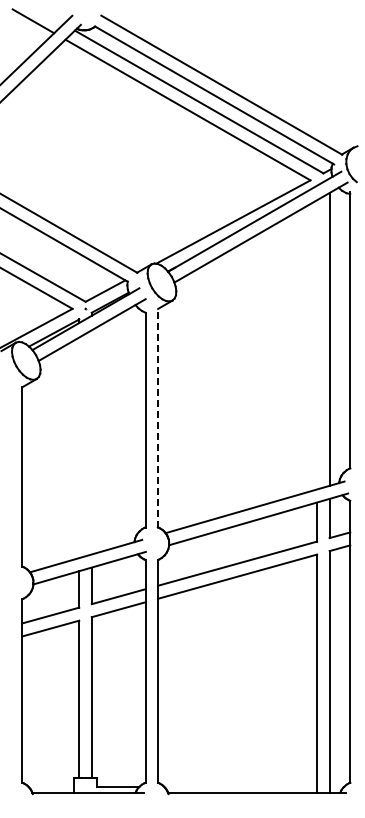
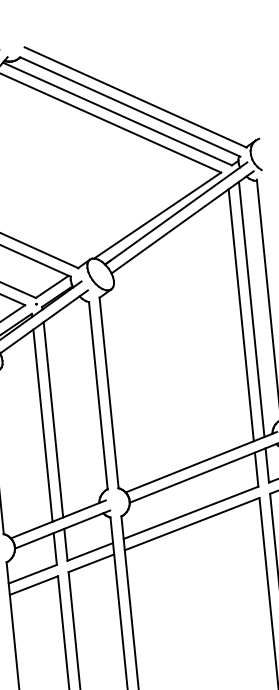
line: (317, 344) -> (241, 314), added
line: (158, 417) -> (109, 392), dashed -> solid
line: (91, 442) -> (53, 419), added
line: (79, 447) -> (43, 425), added

